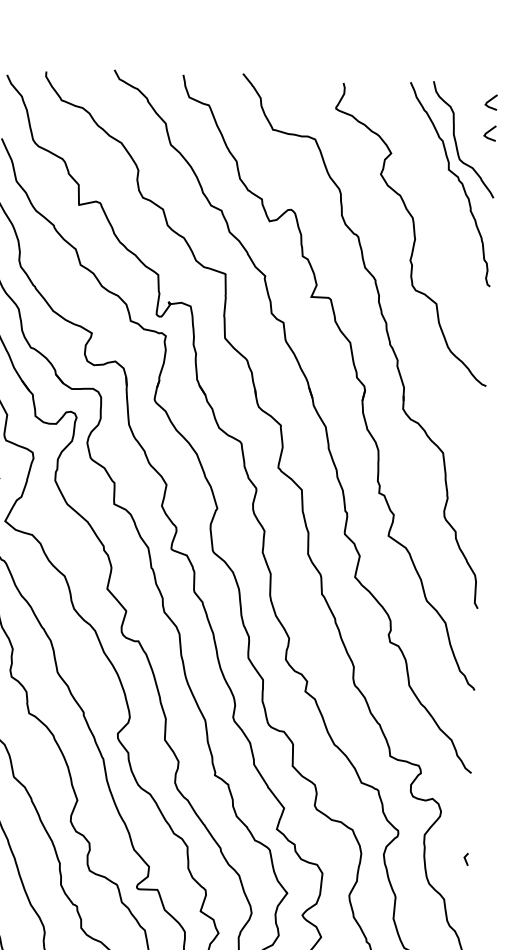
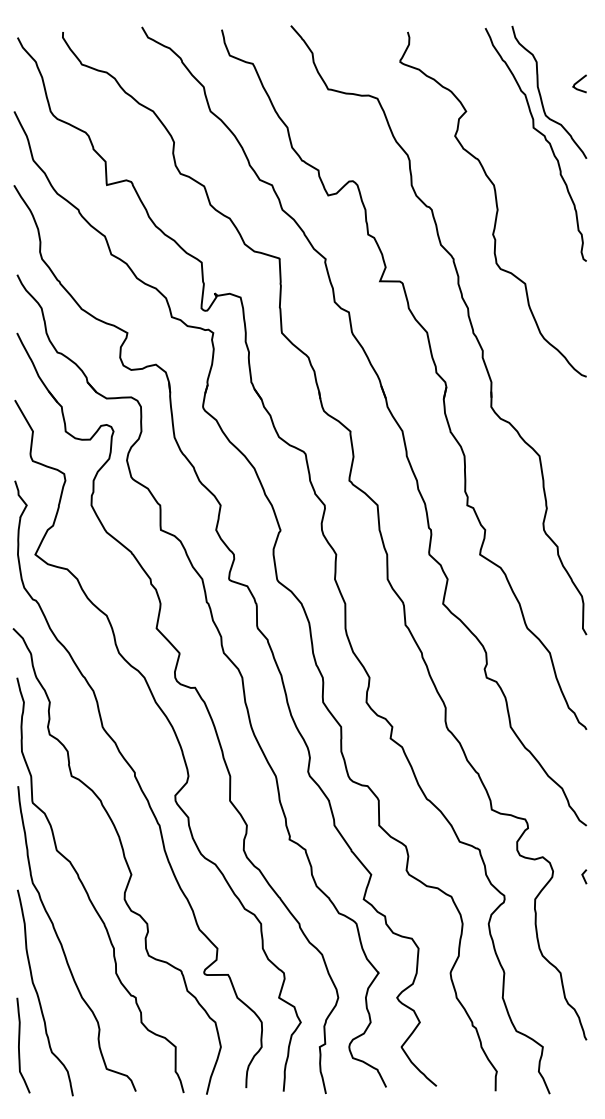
curve: (490, 101) -> (578, 46), removed
line: (466, 859) -> (584, 876), moved

